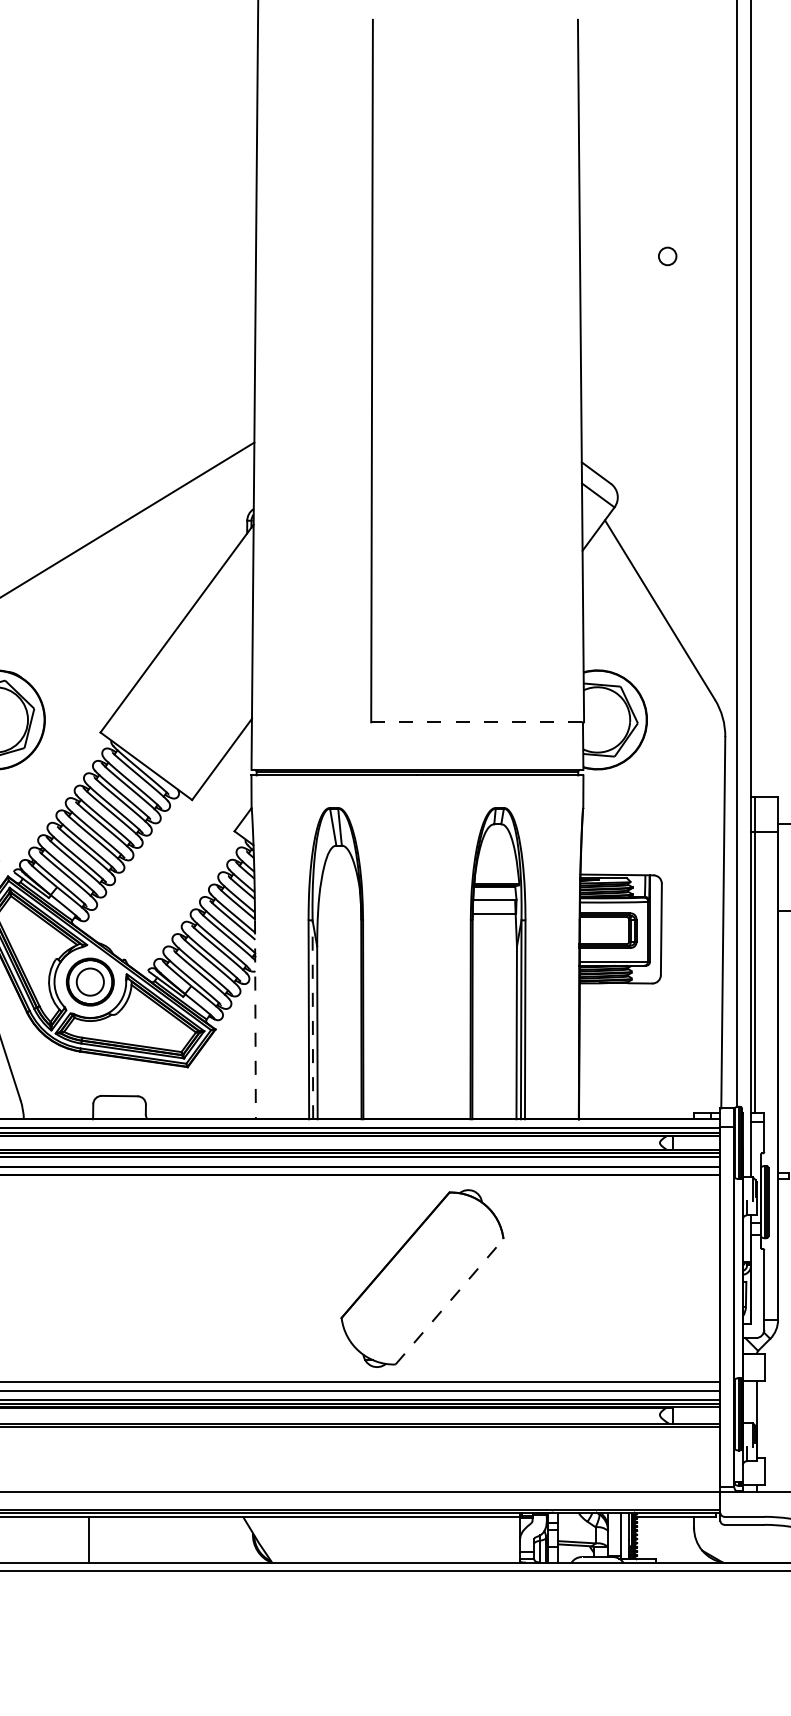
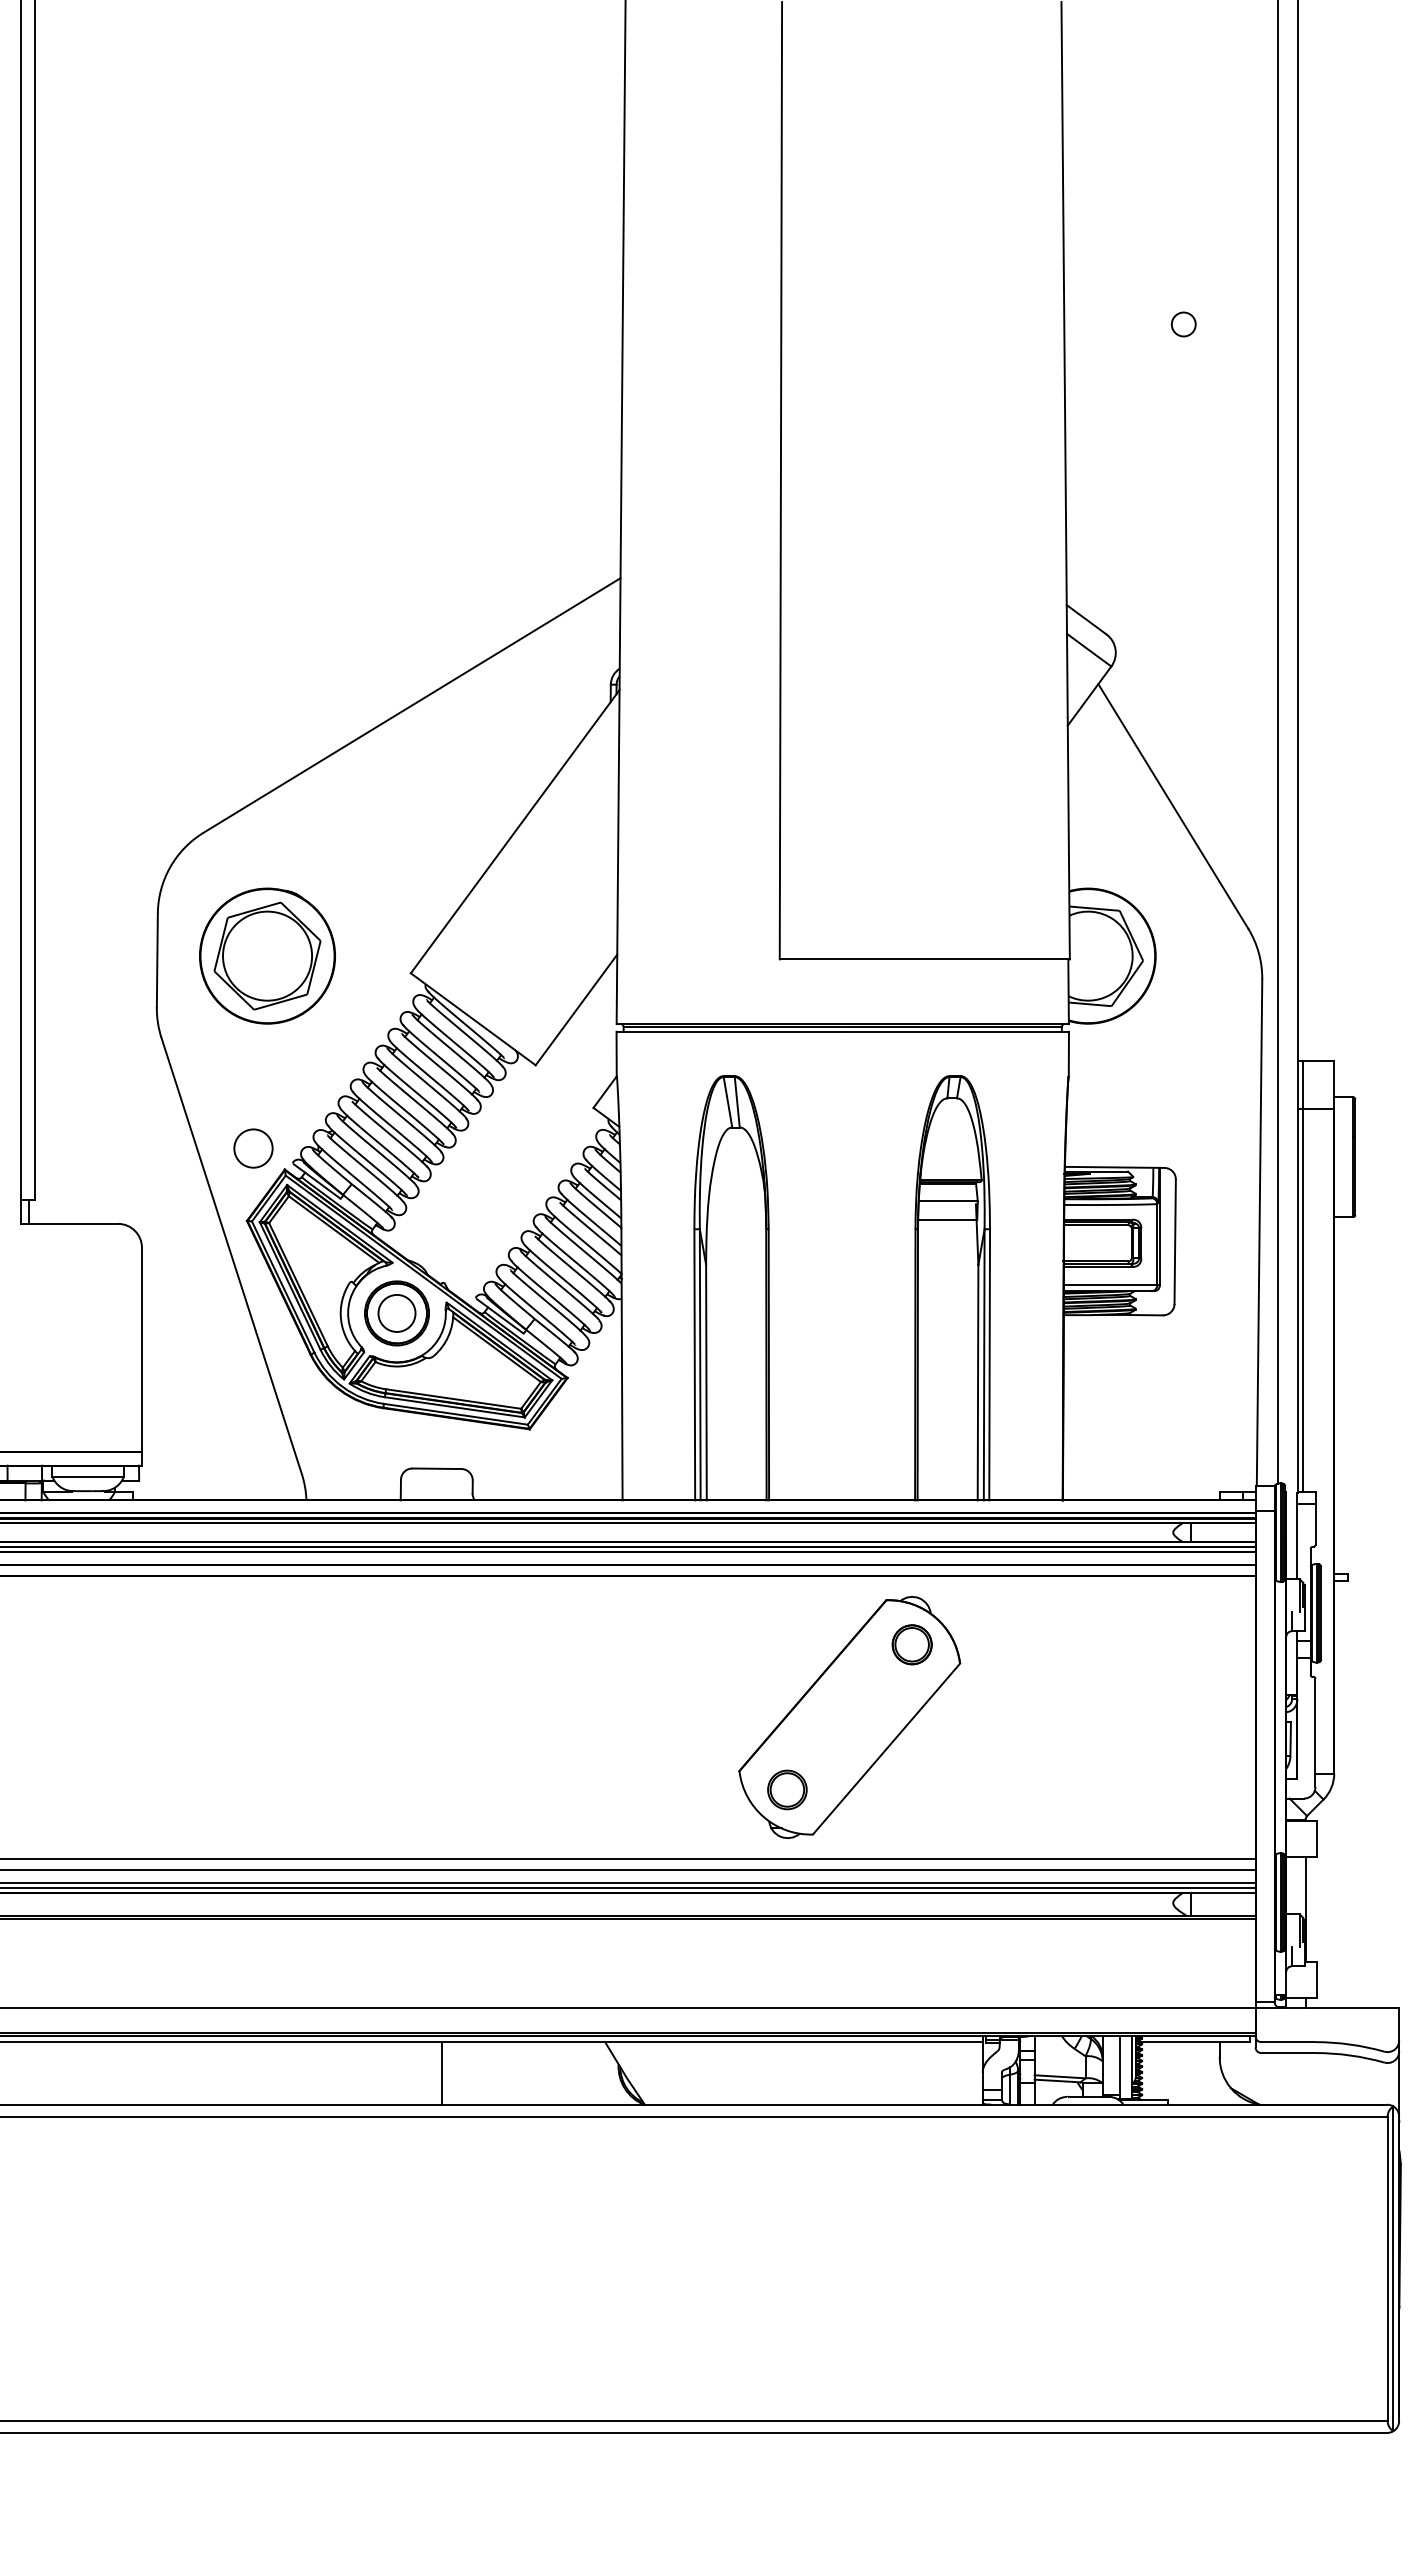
line: (478, 722) -> (925, 959), dashed -> solid
line: (255, 1019) -> (622, 1364), dashed -> solid
line: (313, 1019) -> (700, 1364), dashed -> solid
part: (467, 1225) -> (911, 1644), added
line: (449, 1302) -> (886, 1749), dashed -> solid
part: (376, 1331) -> (787, 1789), added
line: (89, 1539) -> (442, 2072), moved

